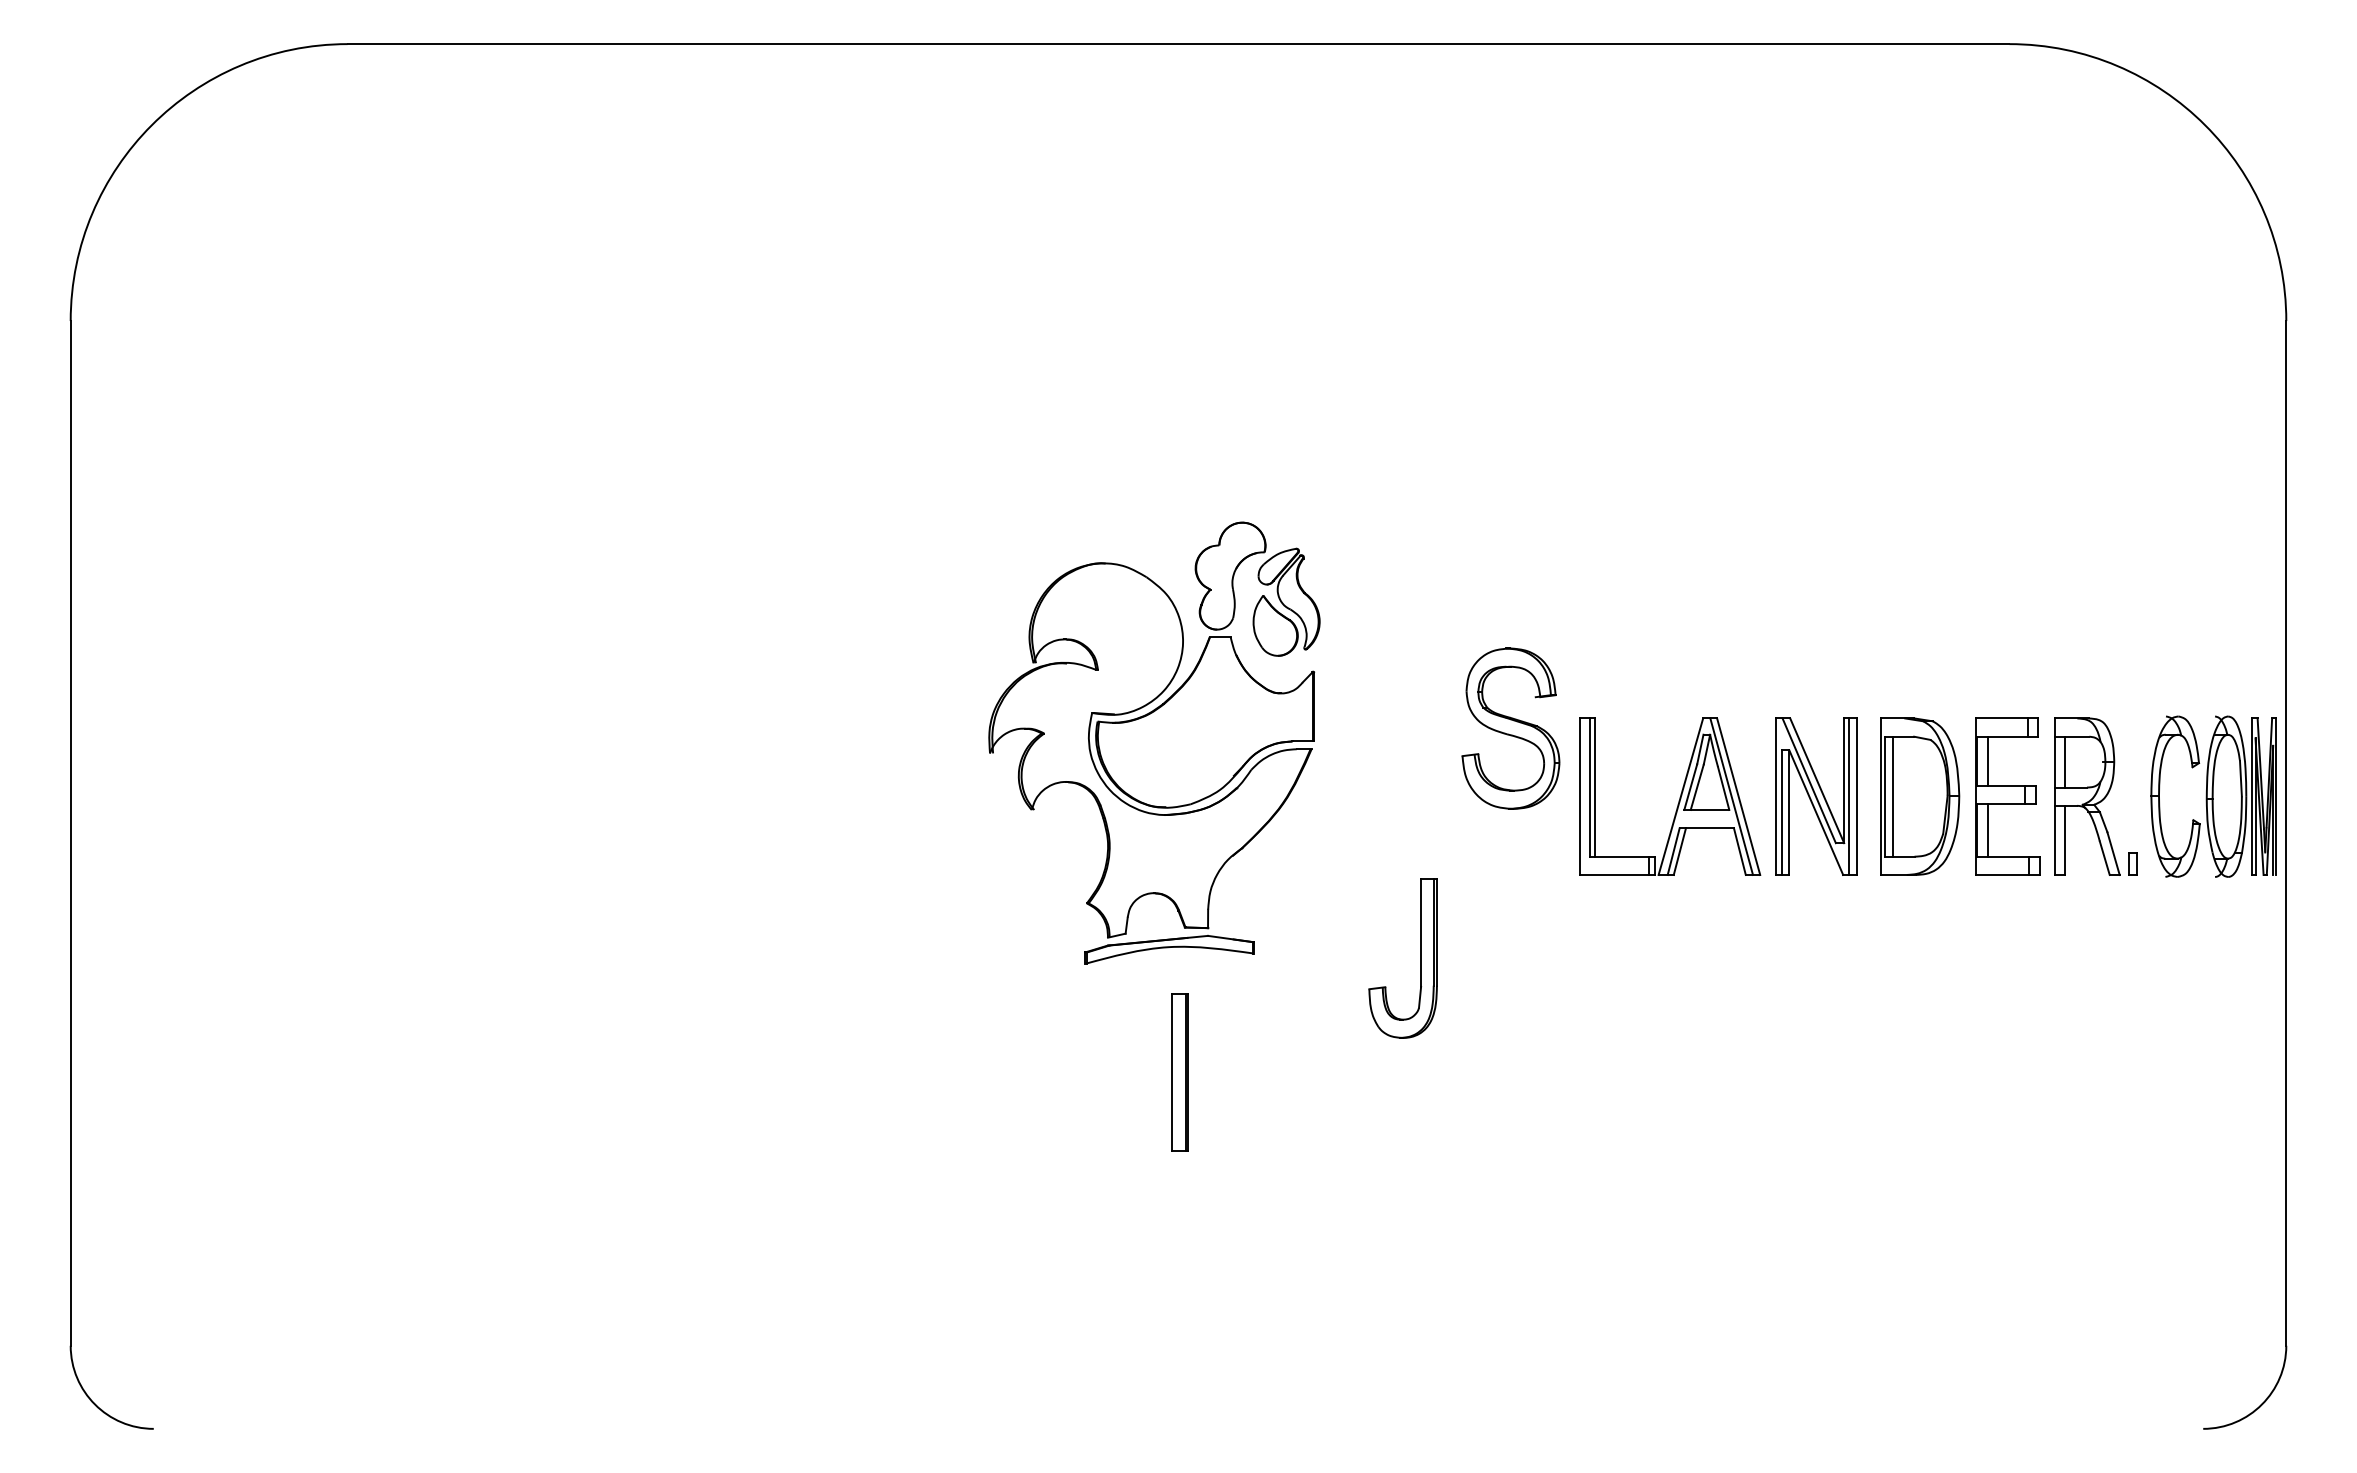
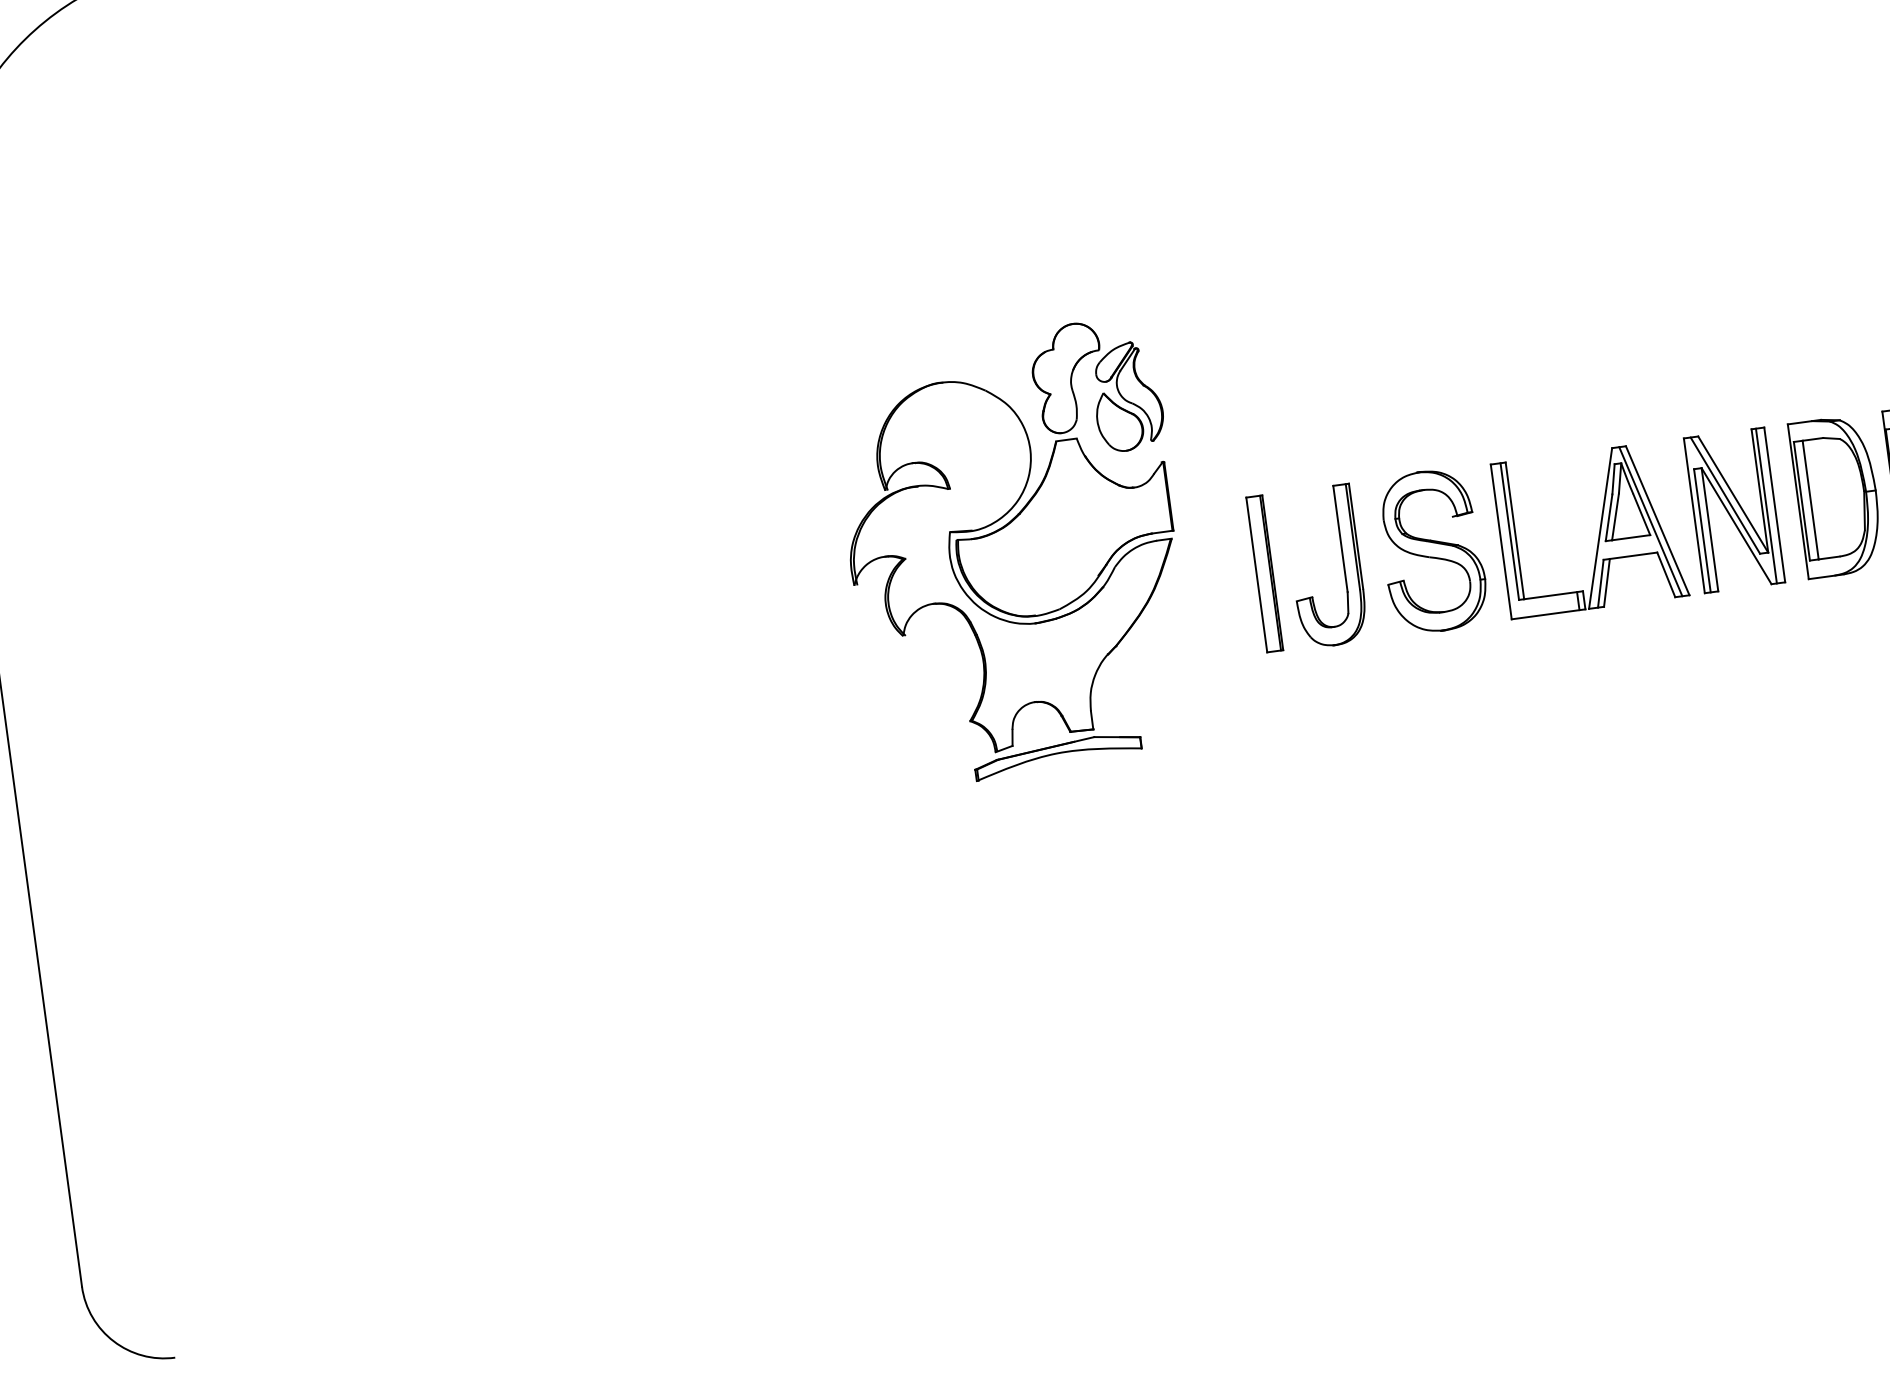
part: (1510, 728) -> (1432, 551), moved
part: (1154, 742) -> (1015, 553), moved
part: (1420, 958) -> (1343, 564), moved
part: (1179, 1072) -> (1264, 573), moved

